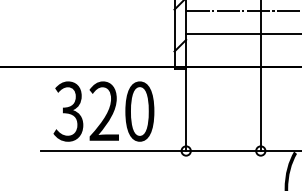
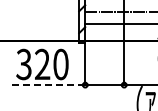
line: (113, 151) -> (47, 85), solid -> dashed

